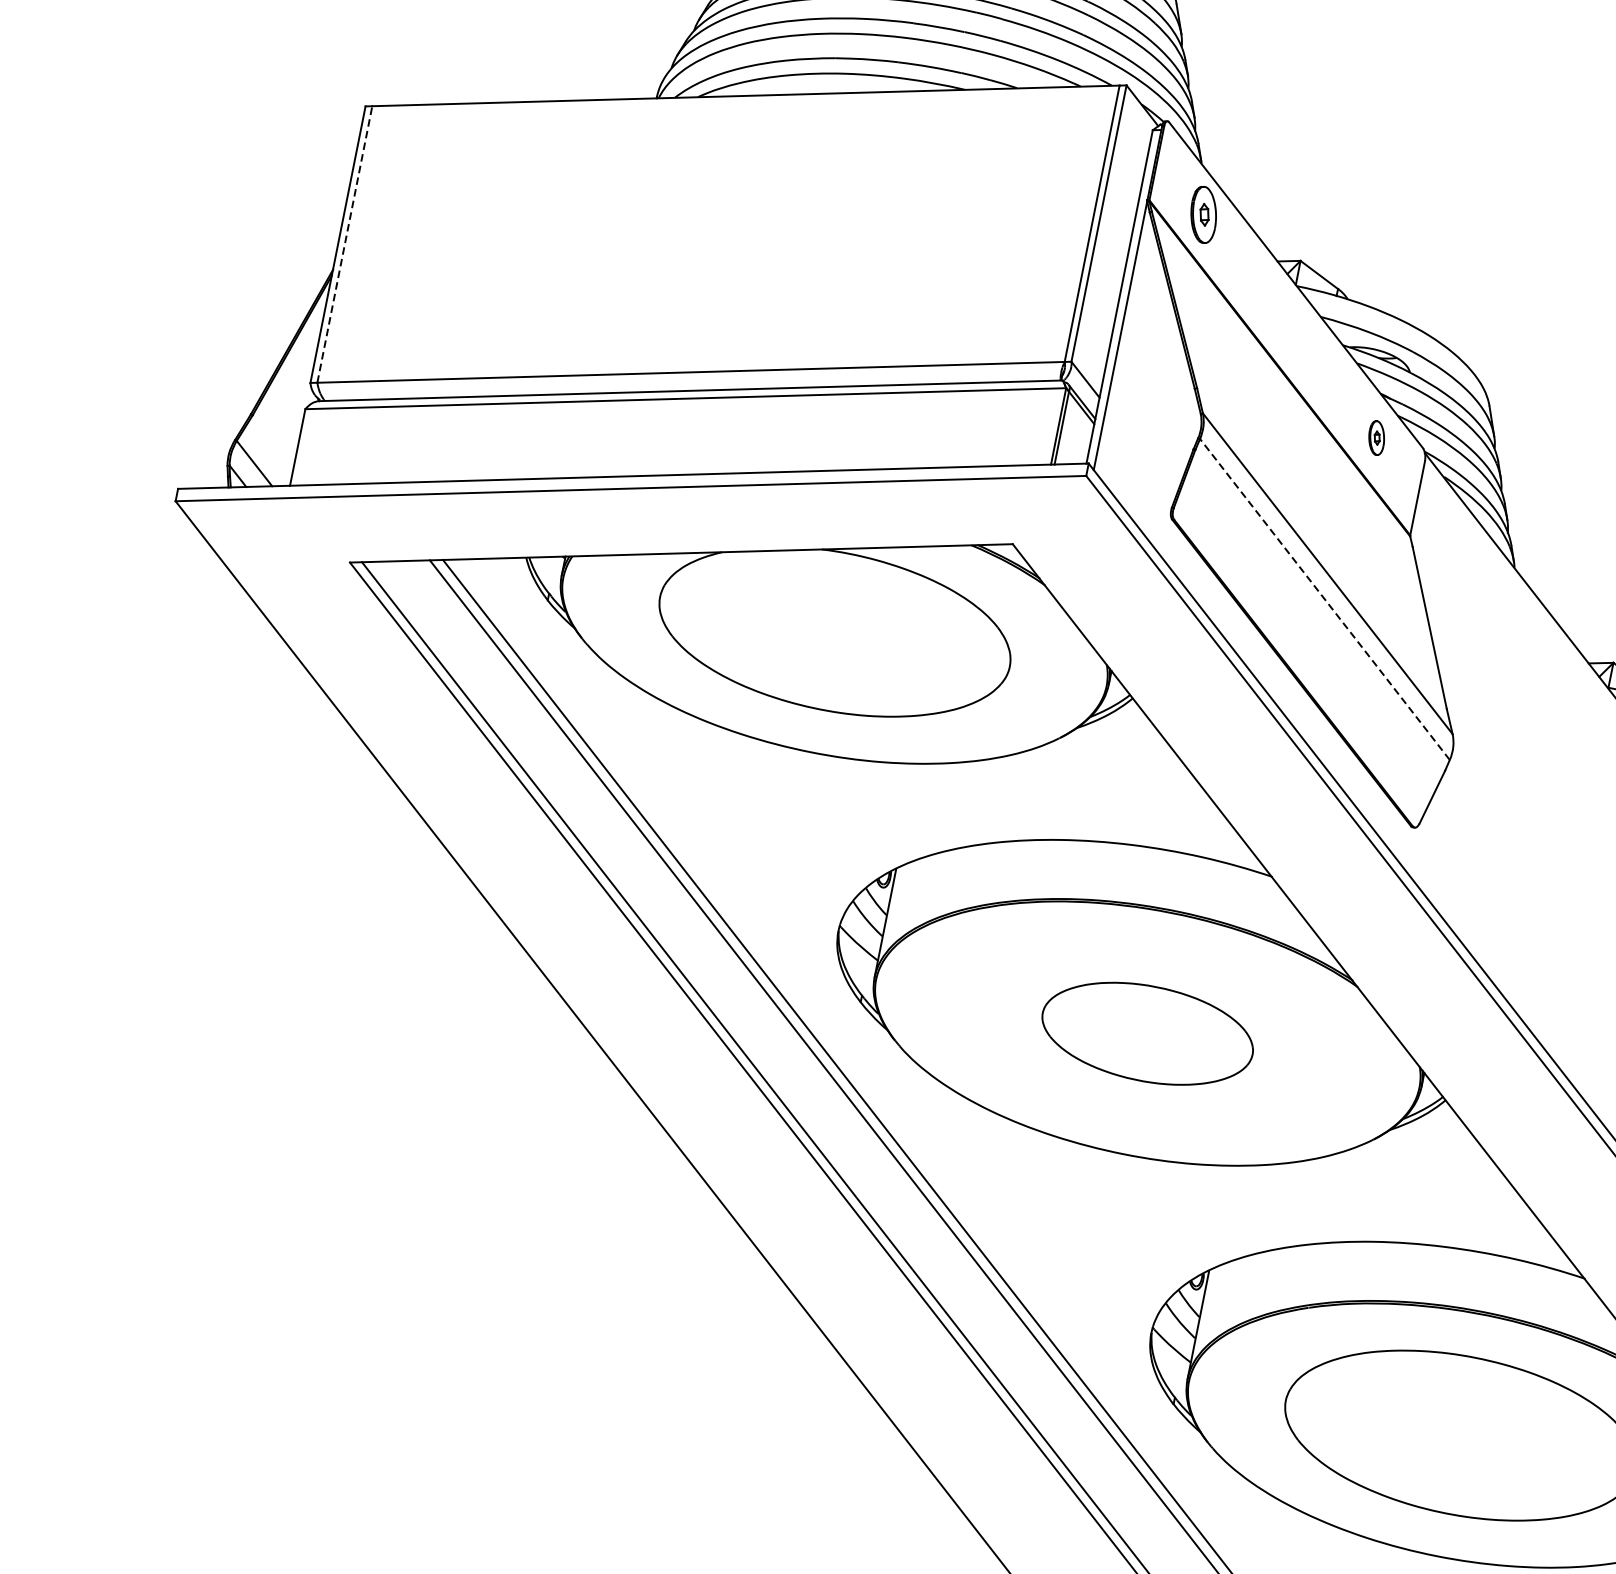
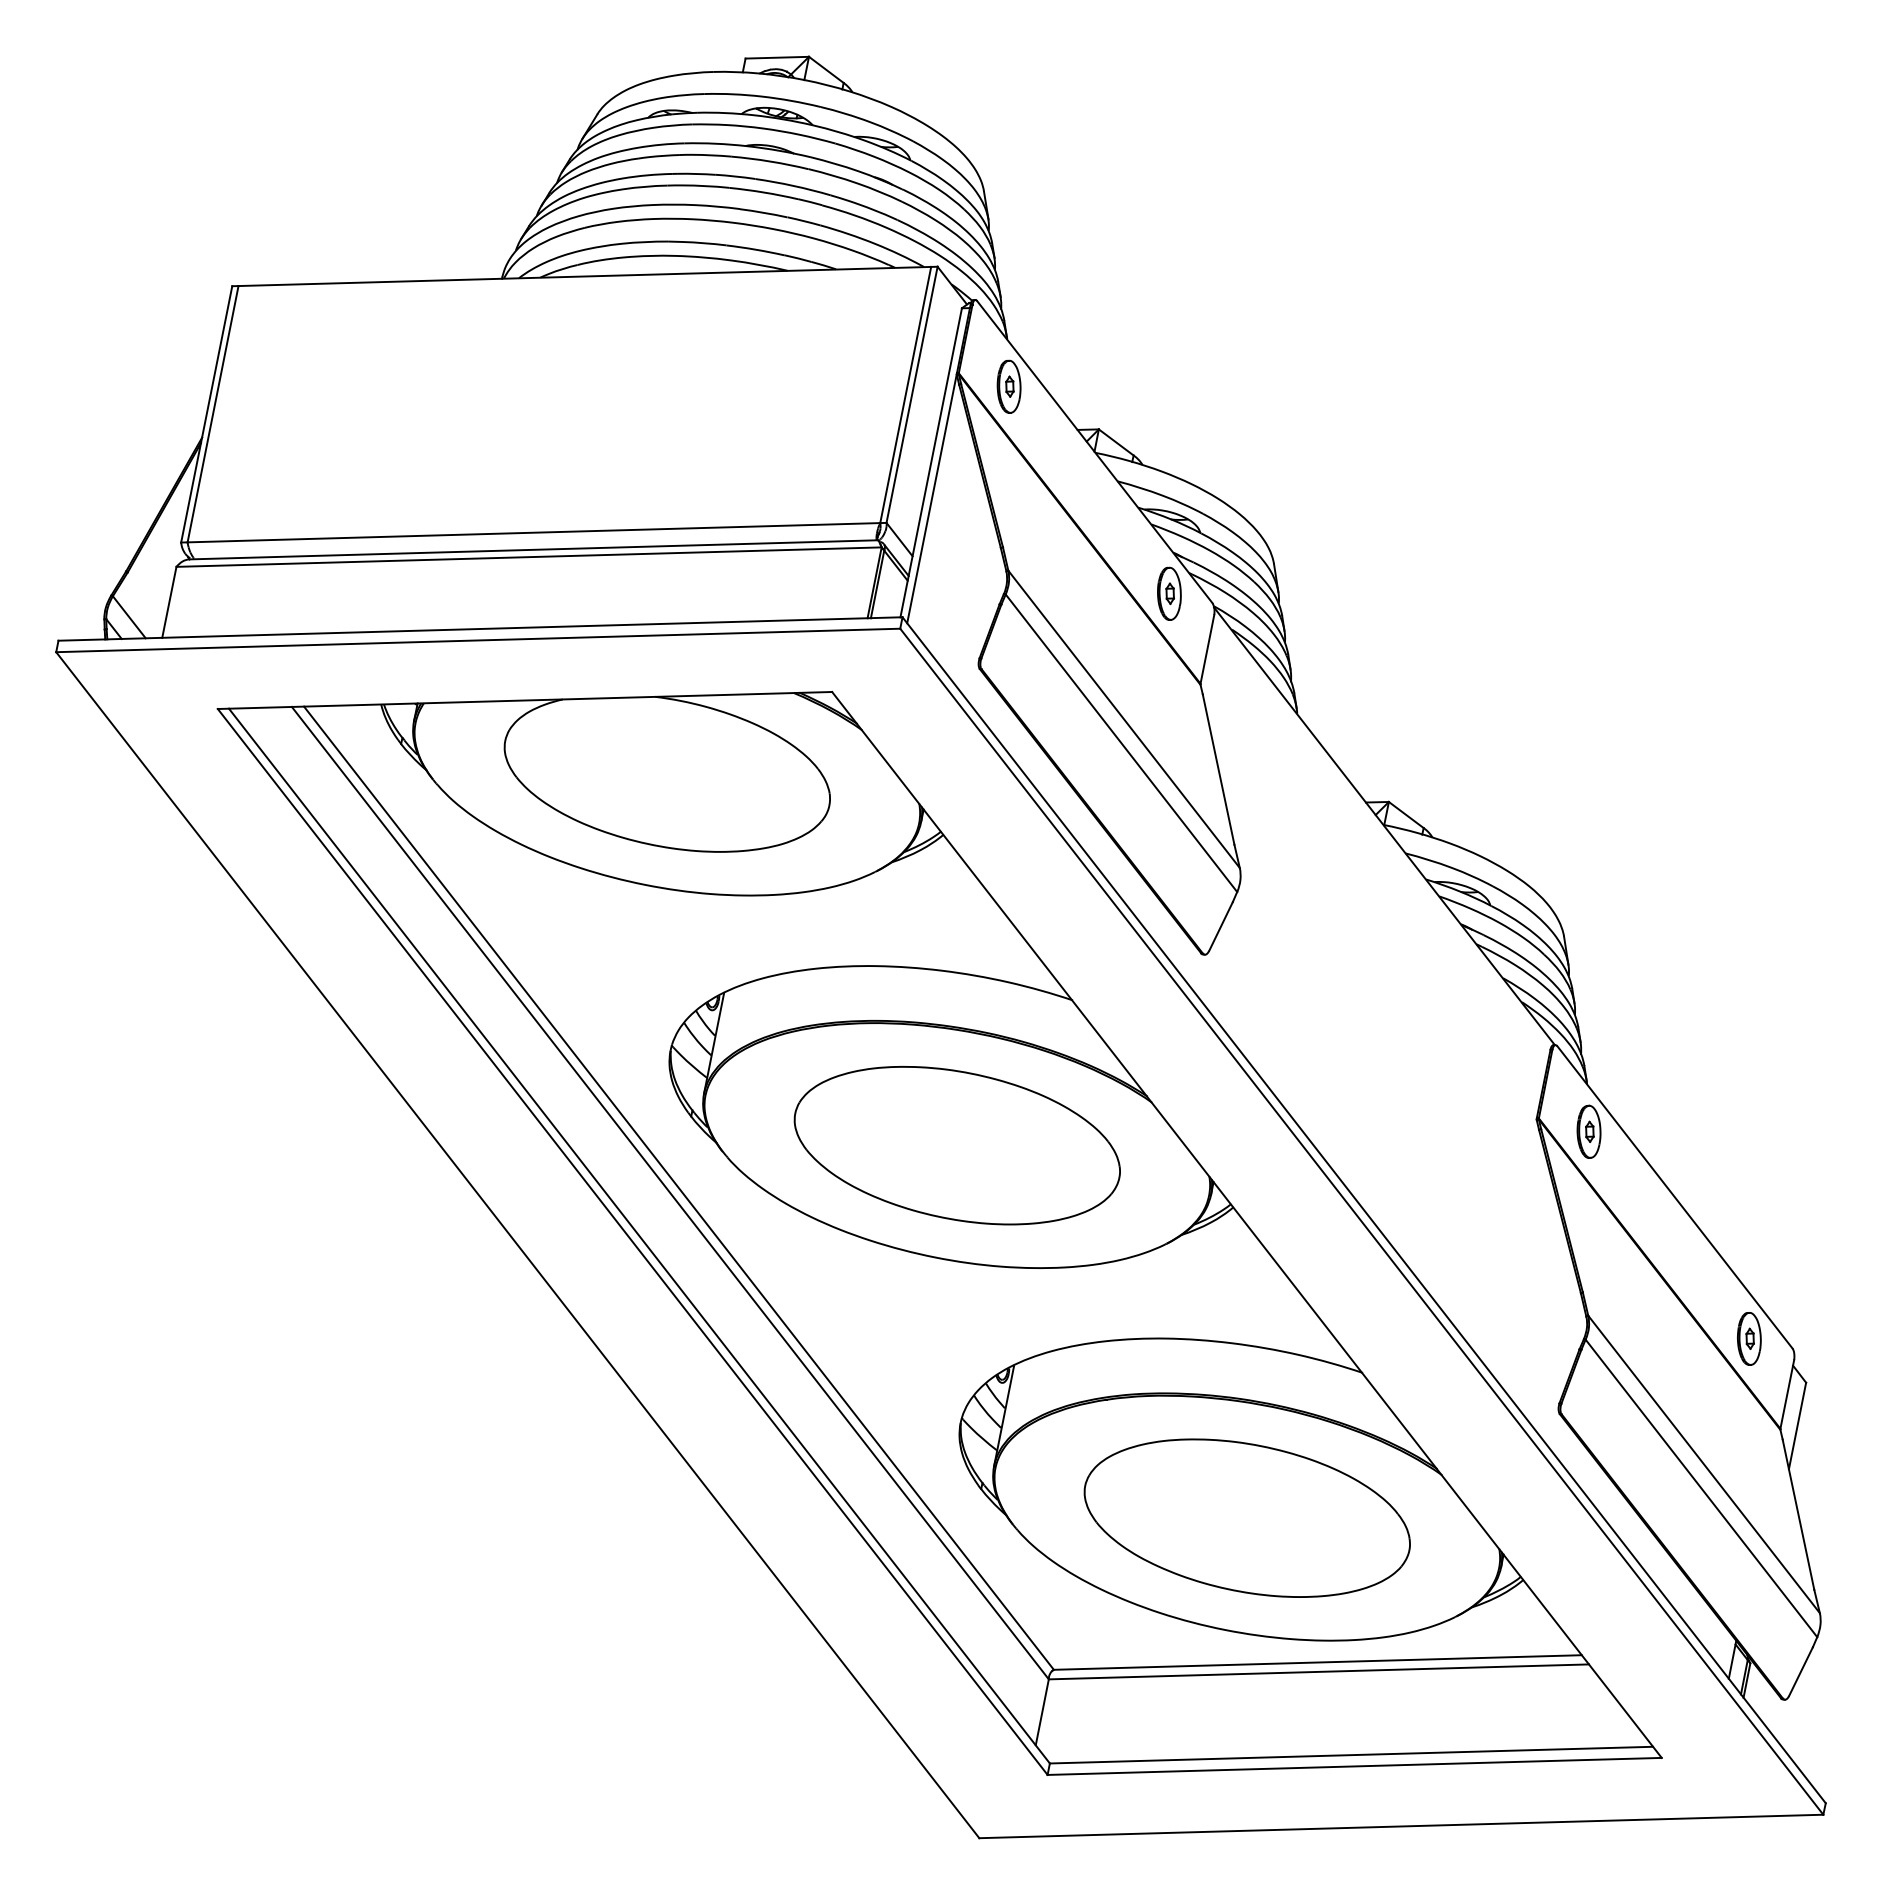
line: (345, 244) -> (213, 414), dashed -> solid
part: (1376, 437) -> (1169, 593), size x1.67
line: (1324, 598) -> (1121, 742), dashed -> solid
part: (1146, 1033) -> (956, 1145), size x1.67

